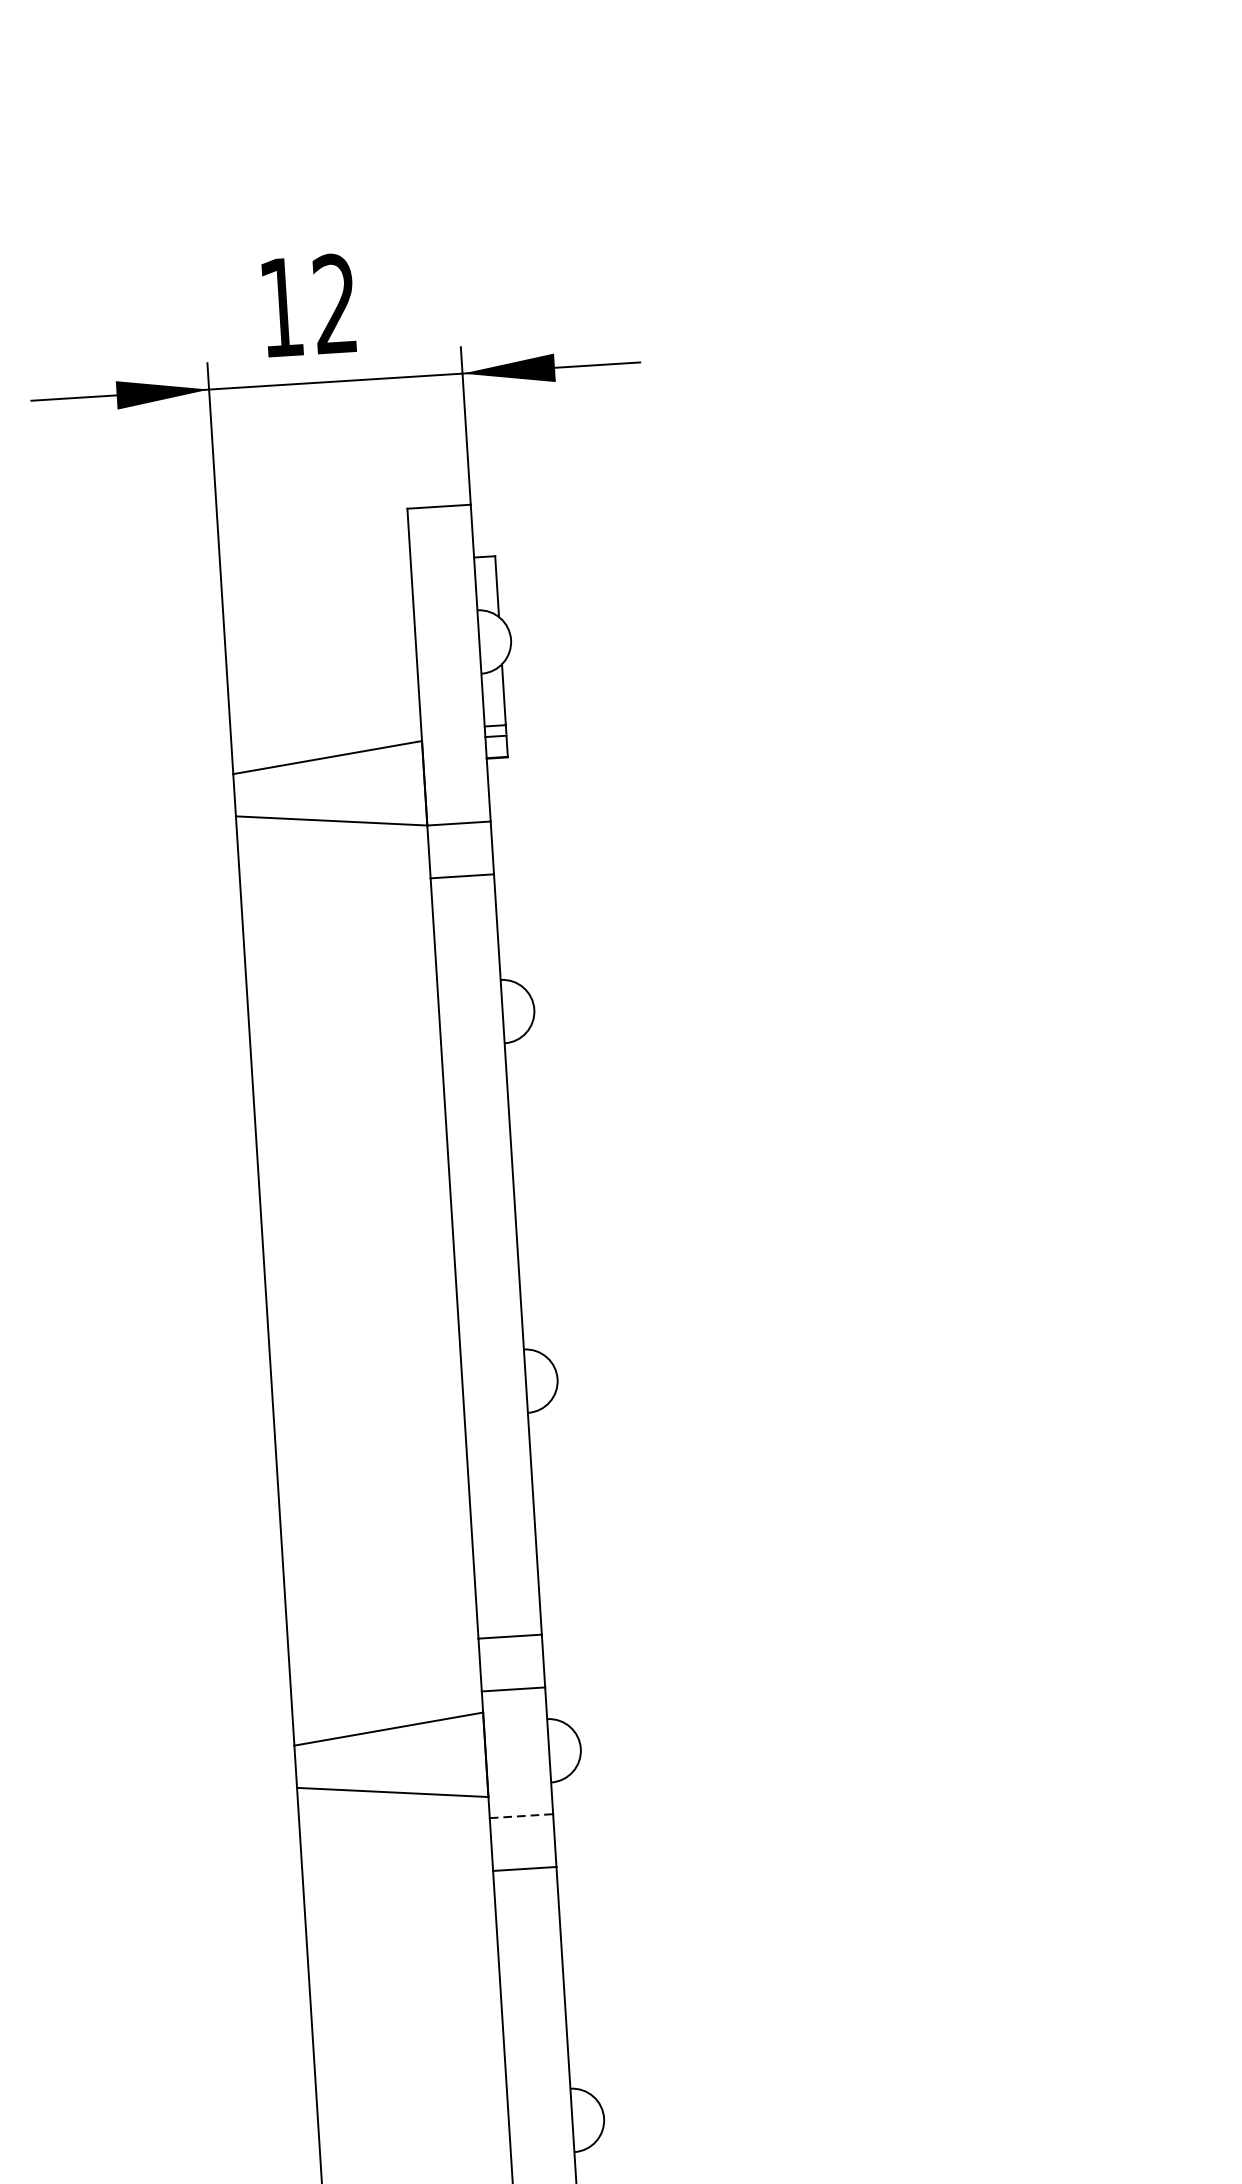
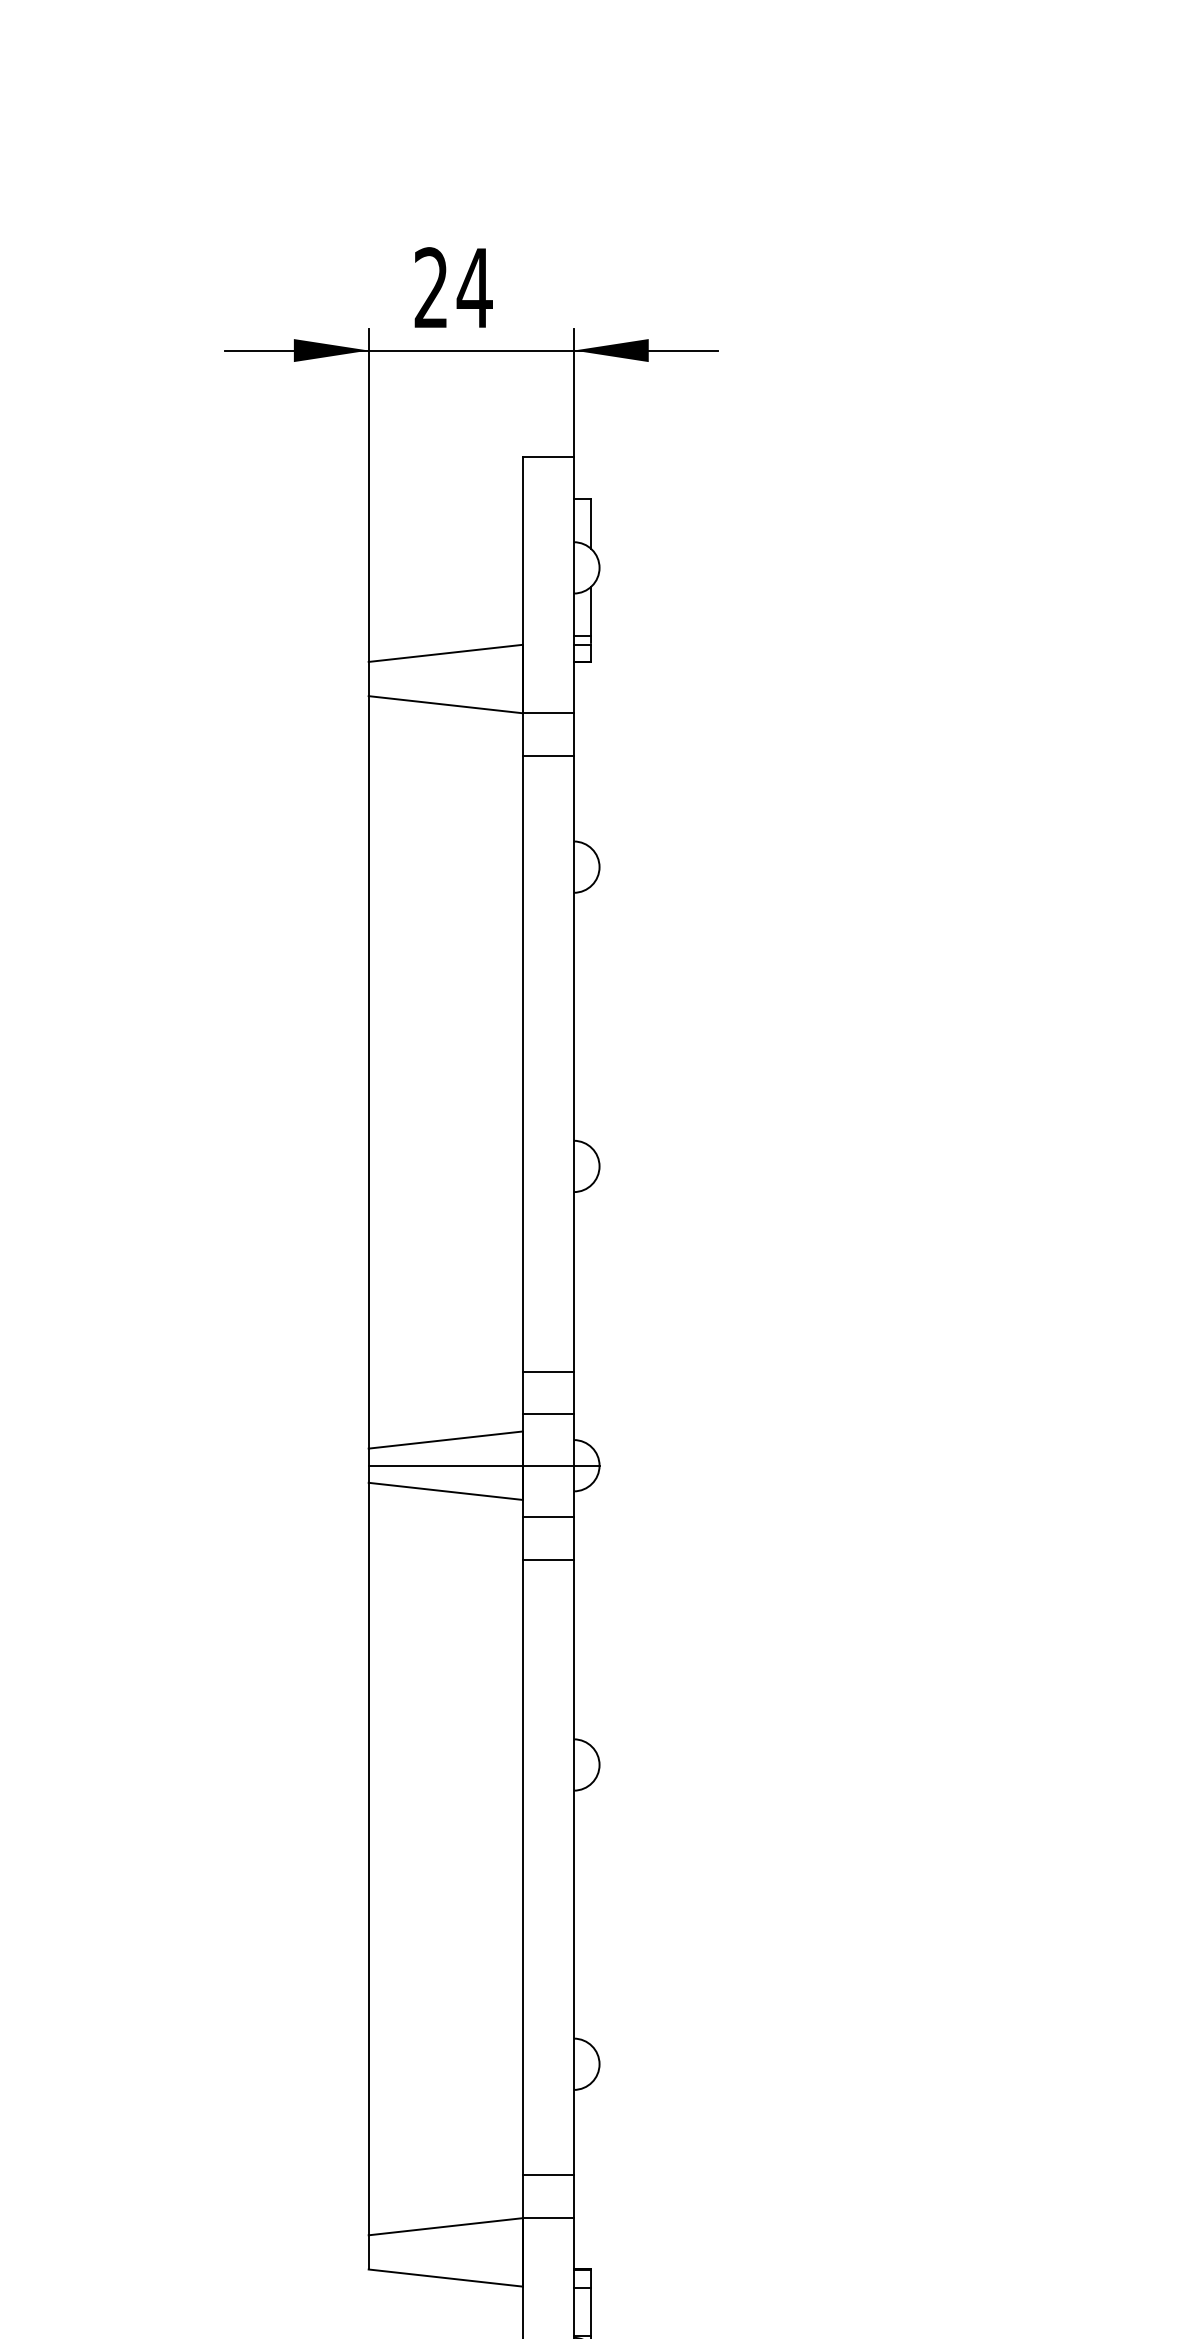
text: (308, 305) -> (453, 287), 12 -> 24
line: (437, 1757) -> (483, 1465), added
line: (521, 1816) -> (548, 1517), dashed -> solid

